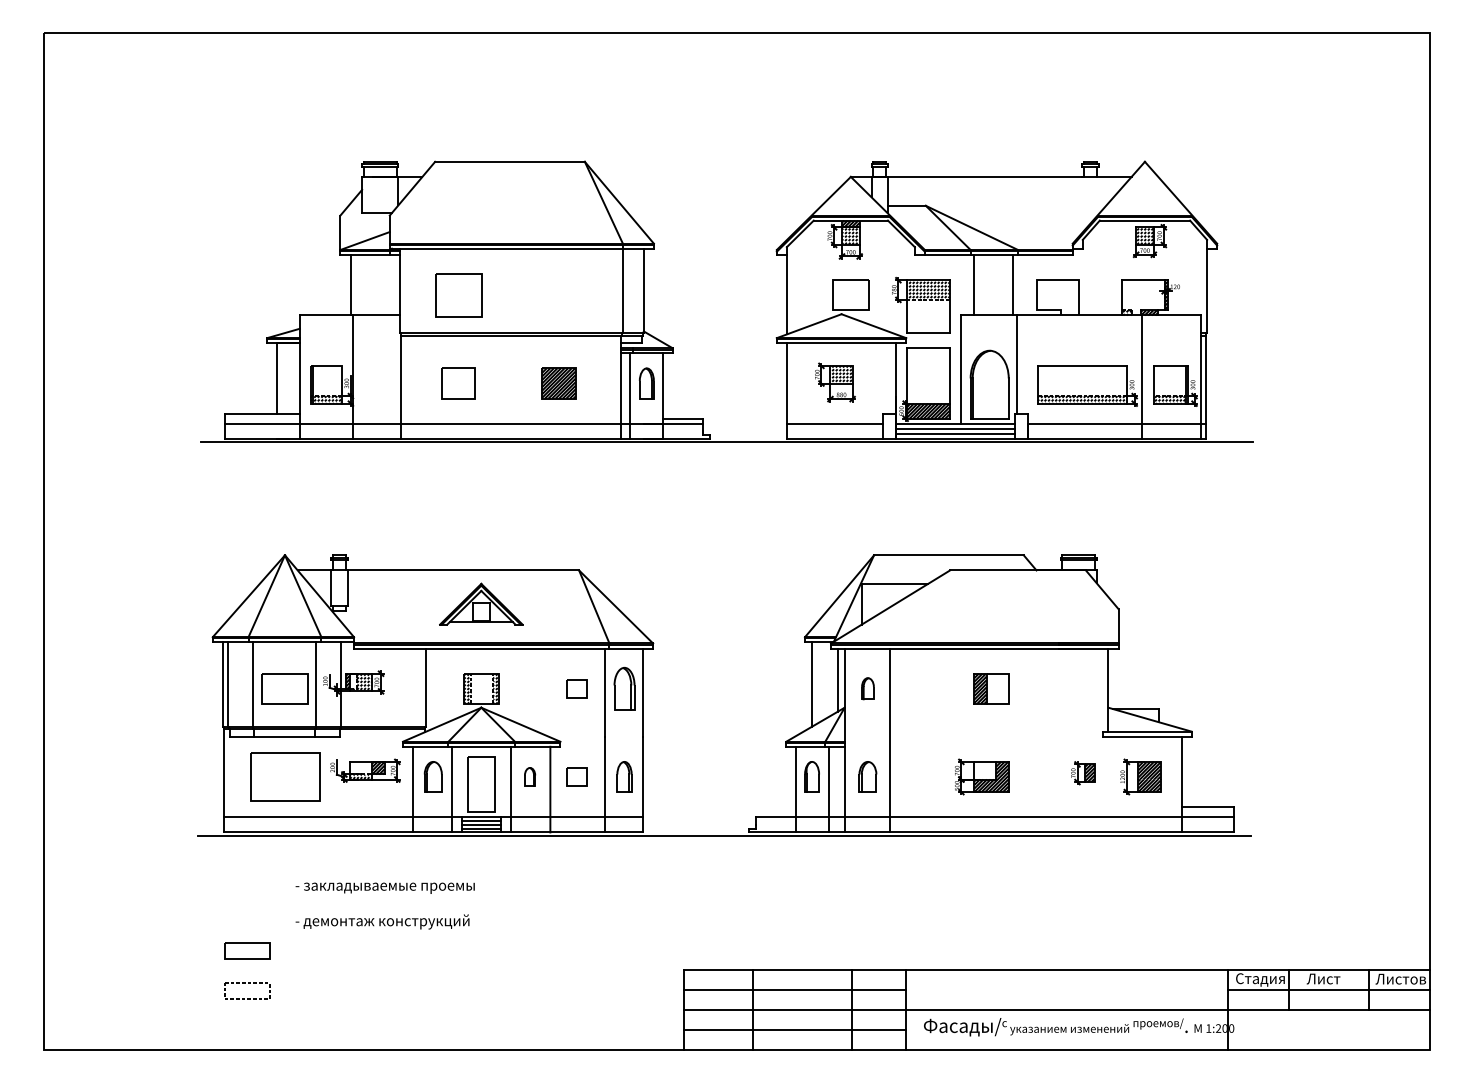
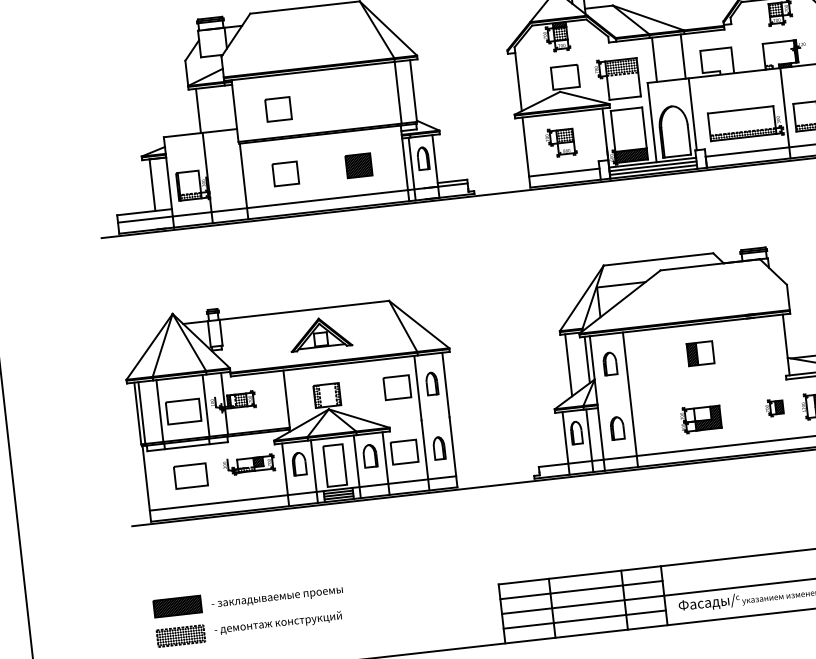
part: (458, 294) -> (278, 108), size x0.71
part: (576, 688) -> (396, 387), size x1.67
part: (624, 688) -> (432, 383), size x0.71
part: (867, 688) -> (609, 363), size x1.43
part: (284, 776) -> (190, 475), size x0.62
part: (529, 776) -> (369, 455), size x1.67
part: (576, 776) -> (404, 451), size x1.67
text: (384, 905) -> (278, 611), moved
part: (246, 950) -> (176, 606), size x1.43
part: (246, 991) -> (180, 636), size x1.43

